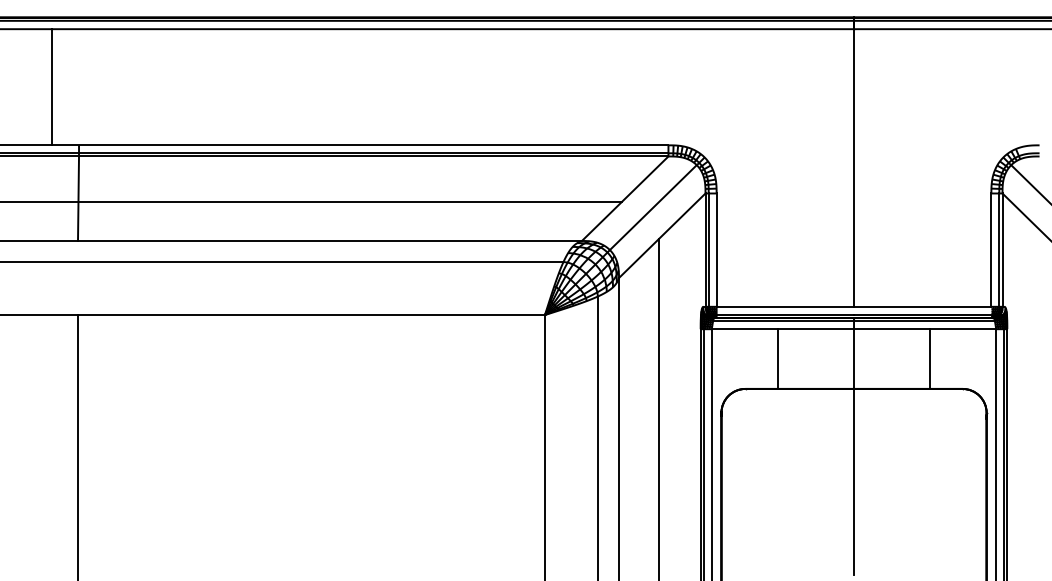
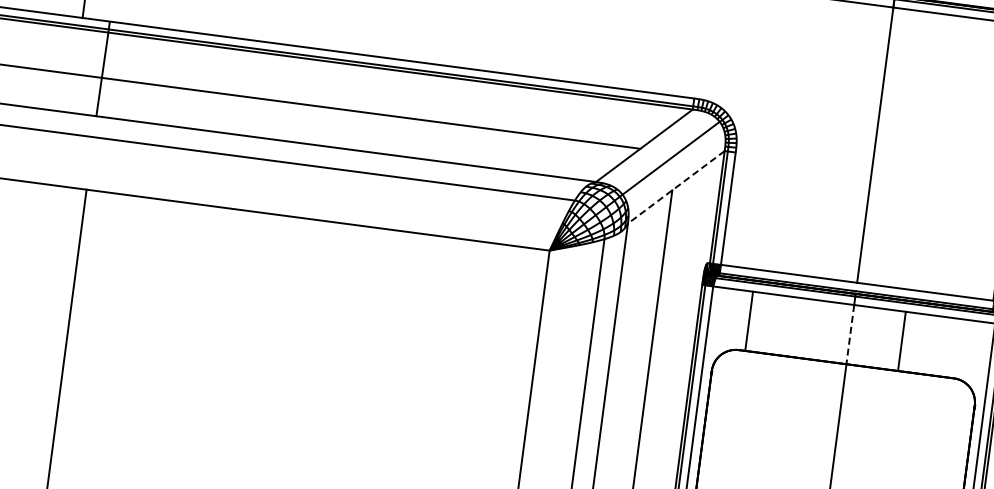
line: (661, 236) -> (675, 187), solid -> dashed
line: (777, 358) -> (748, 320), moved
line: (930, 358) -> (902, 340), moved
line: (854, 359) -> (850, 335), solid -> dashed

